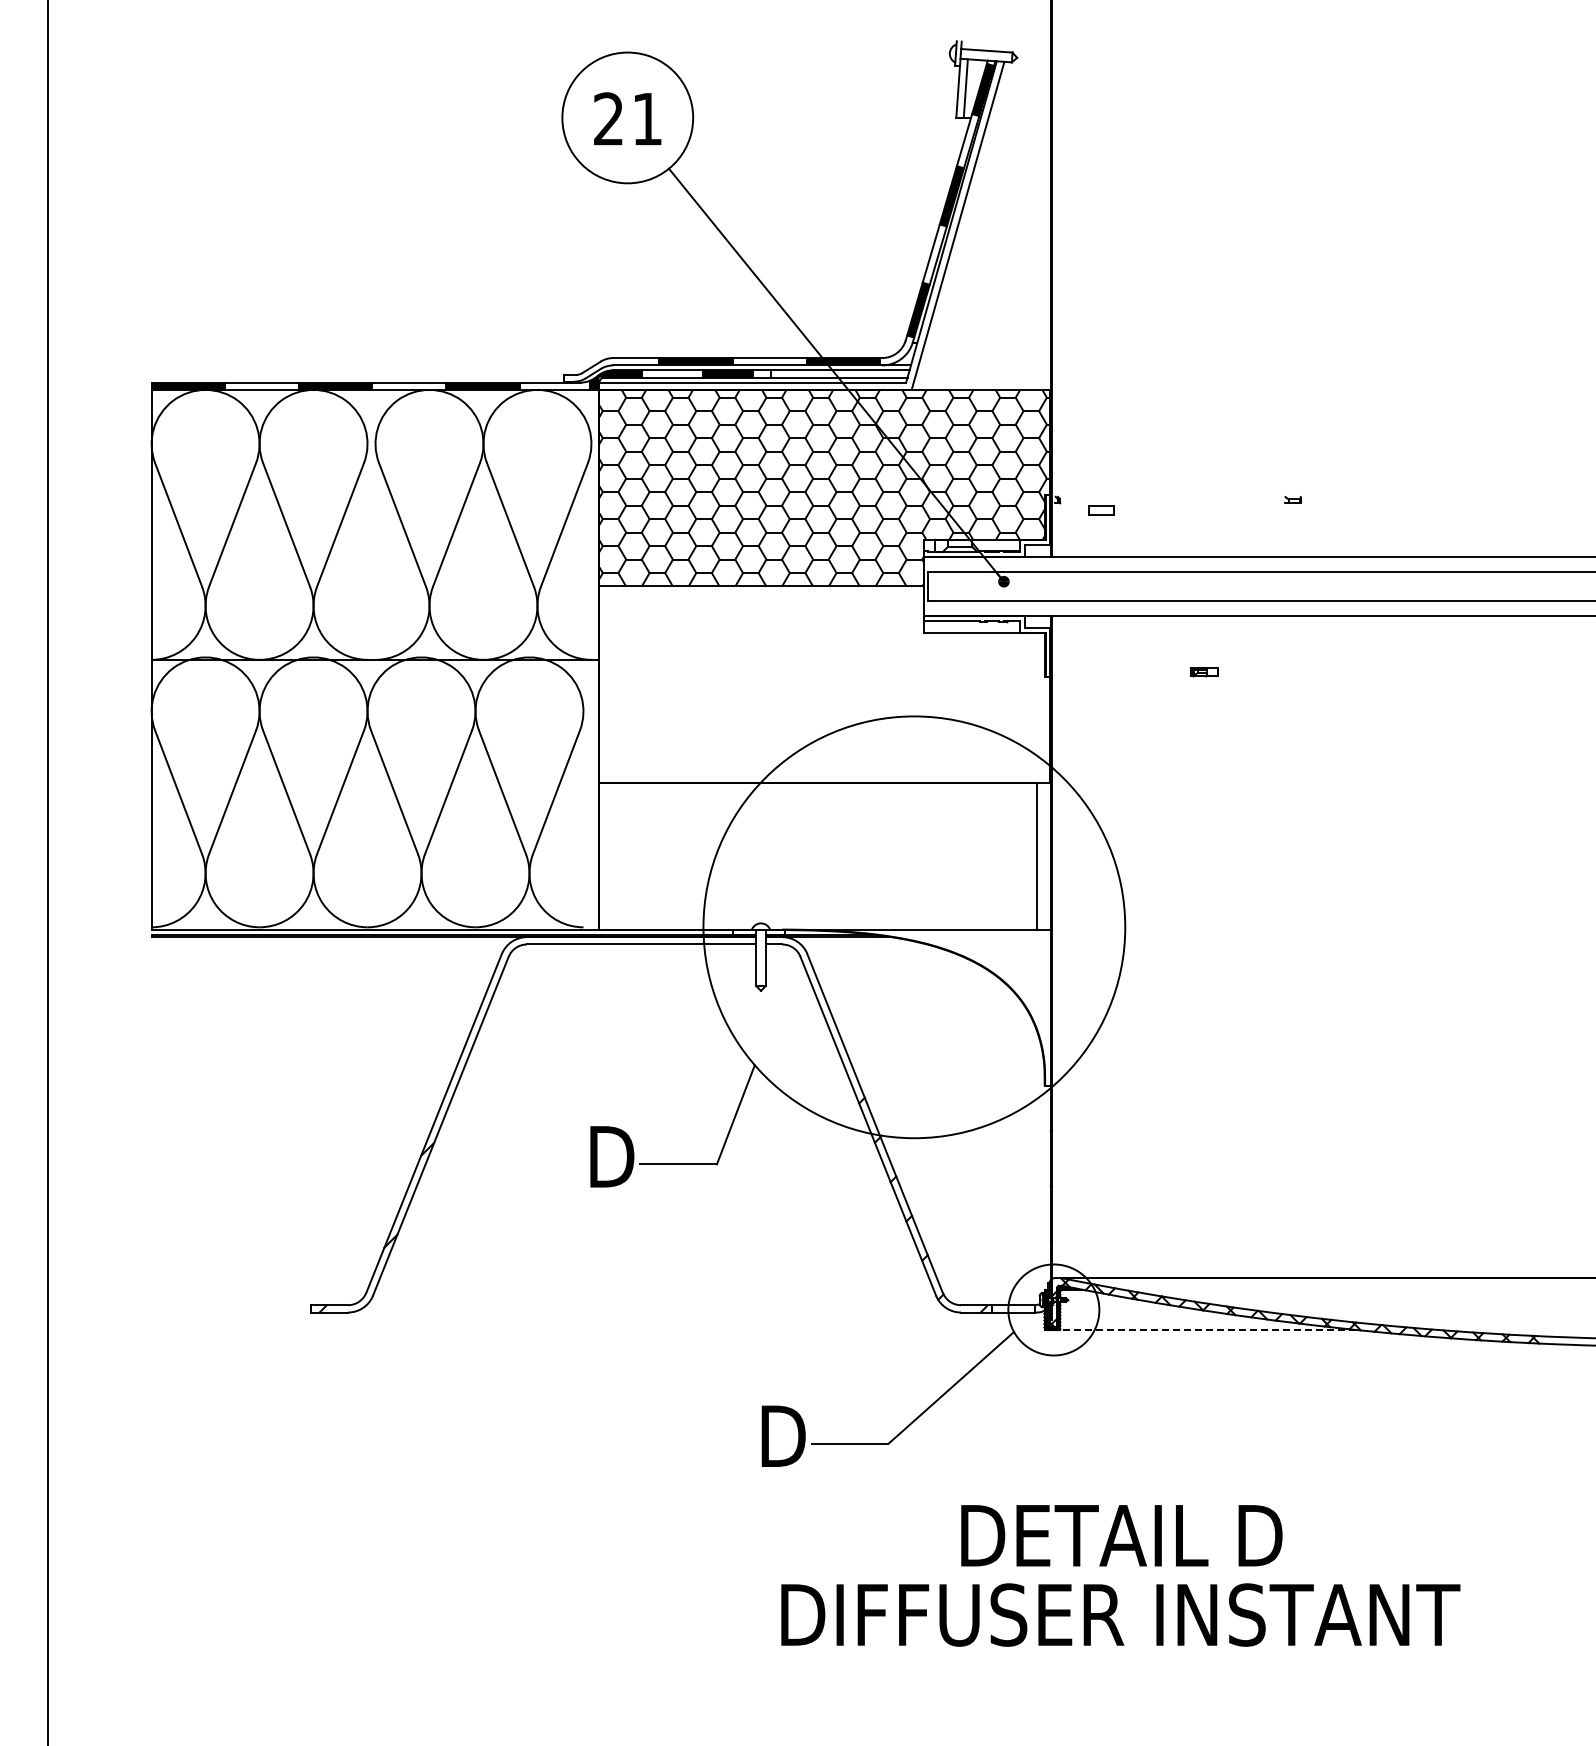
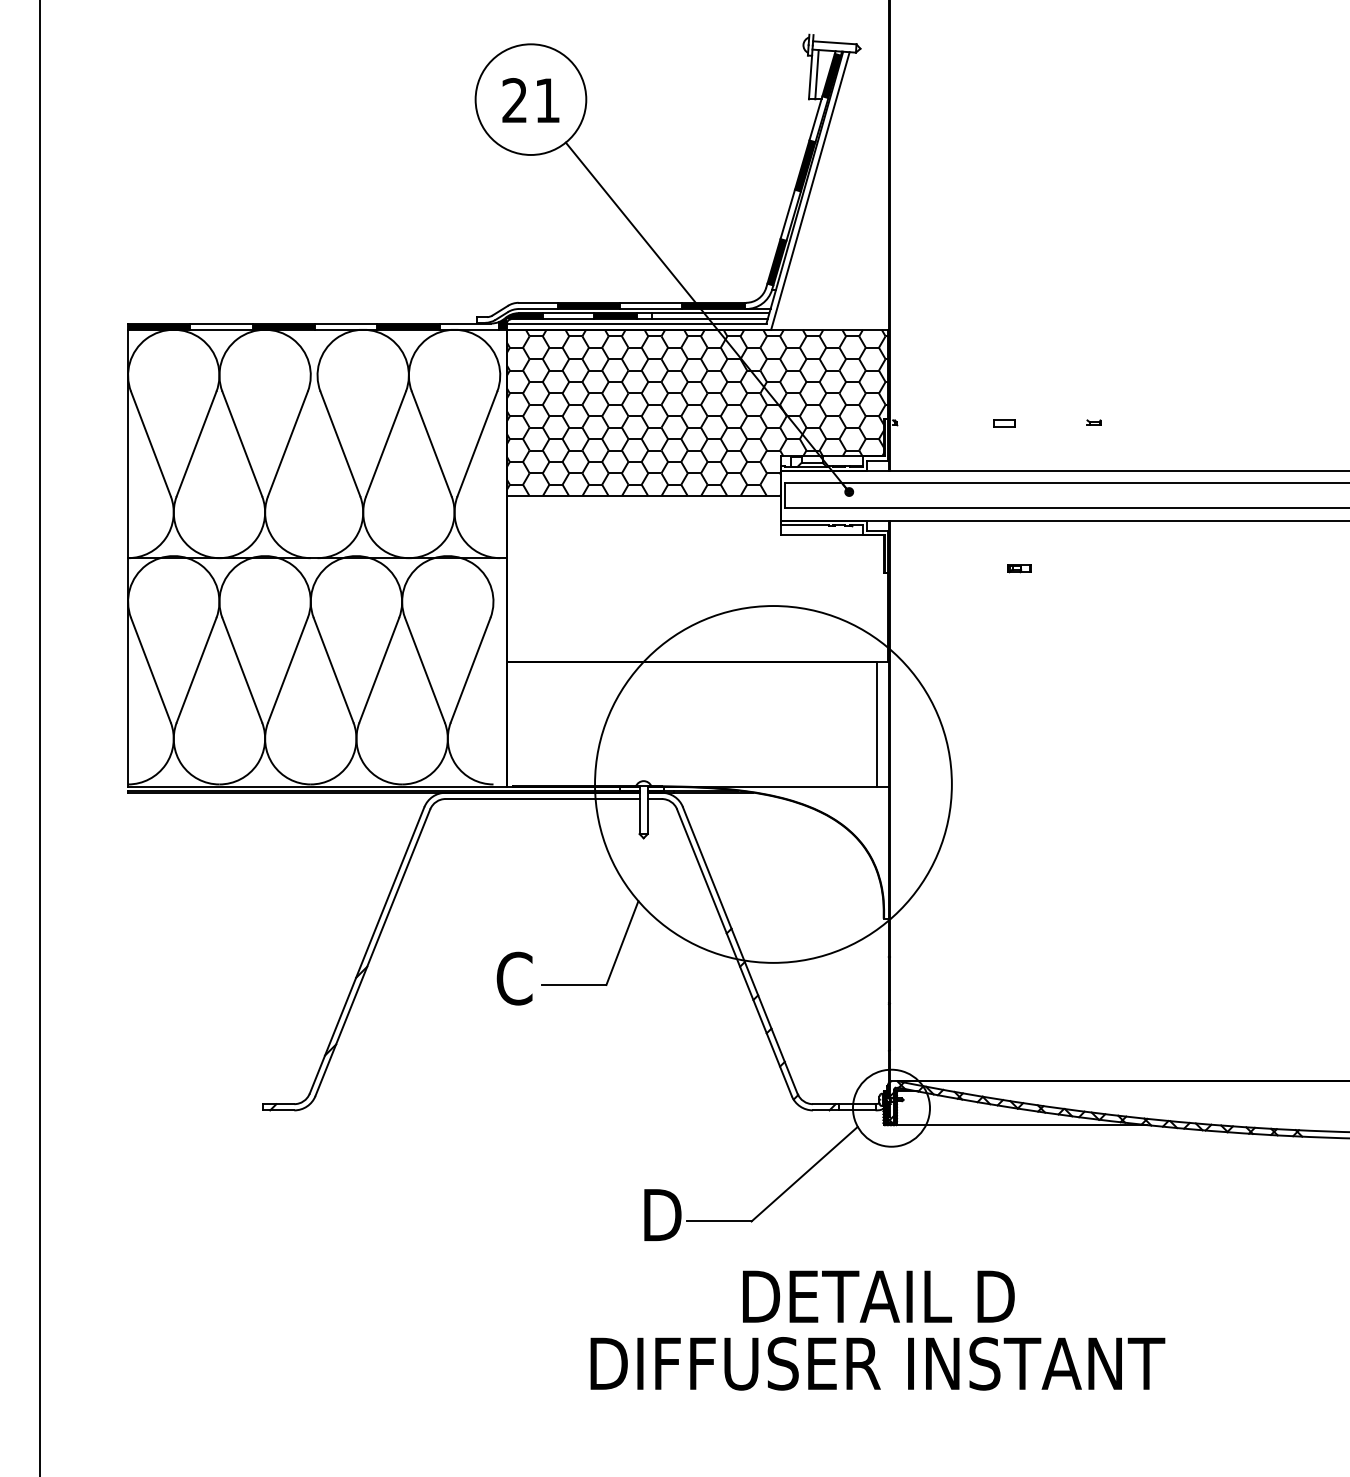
part: (1101, 510) -> (1004, 423), moved
text: (610, 1156) -> (516, 978), D -> C
line: (1207, 1330) -> (1021, 1125), dashed -> solid
text: (1120, 1575) -> (877, 1330), moved

